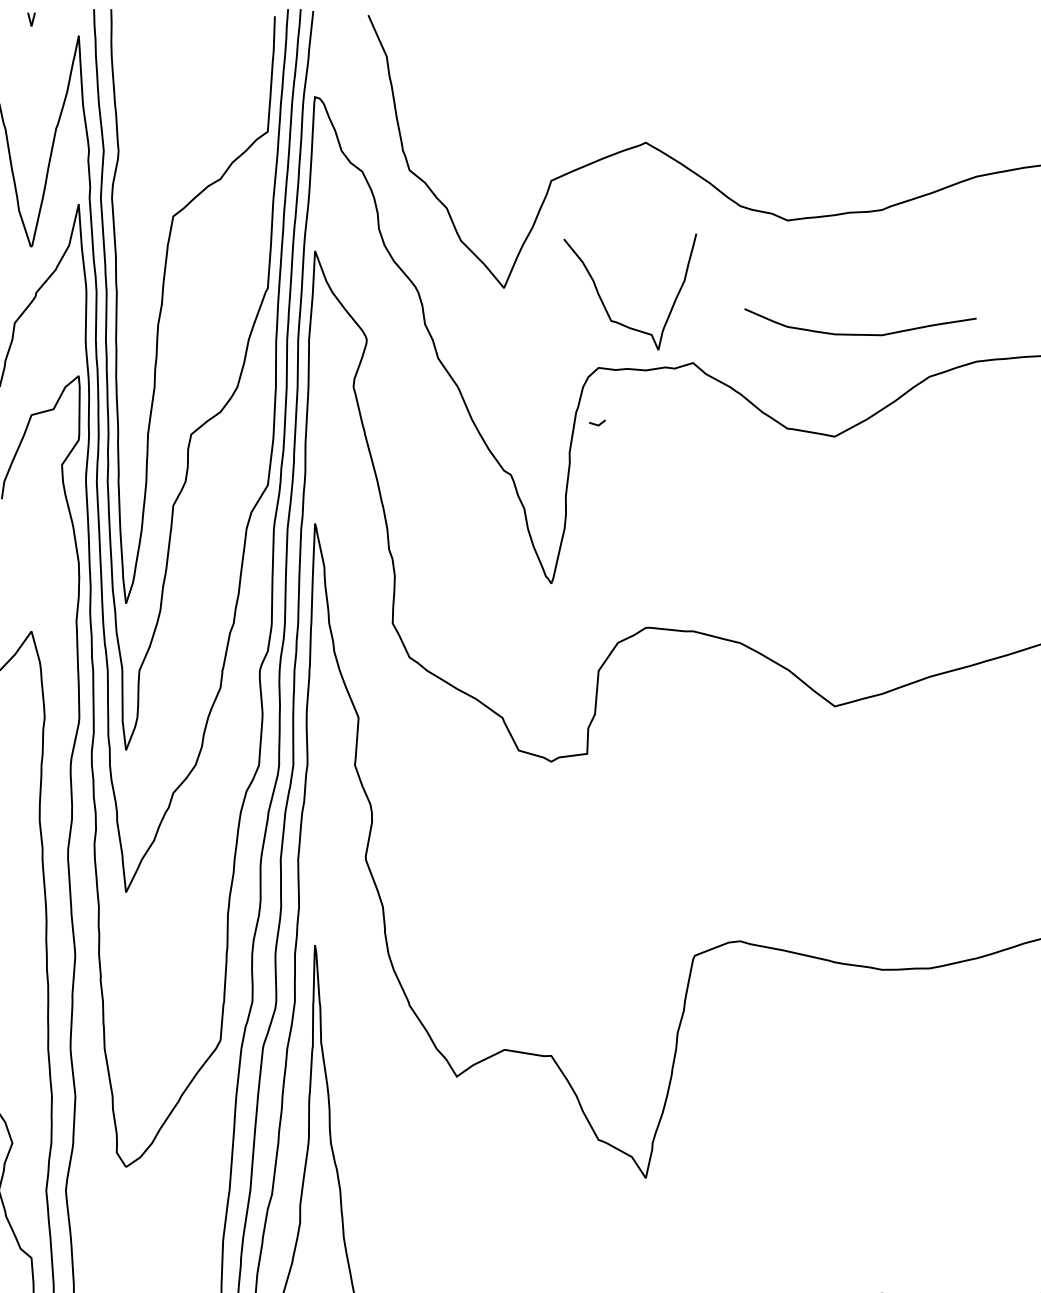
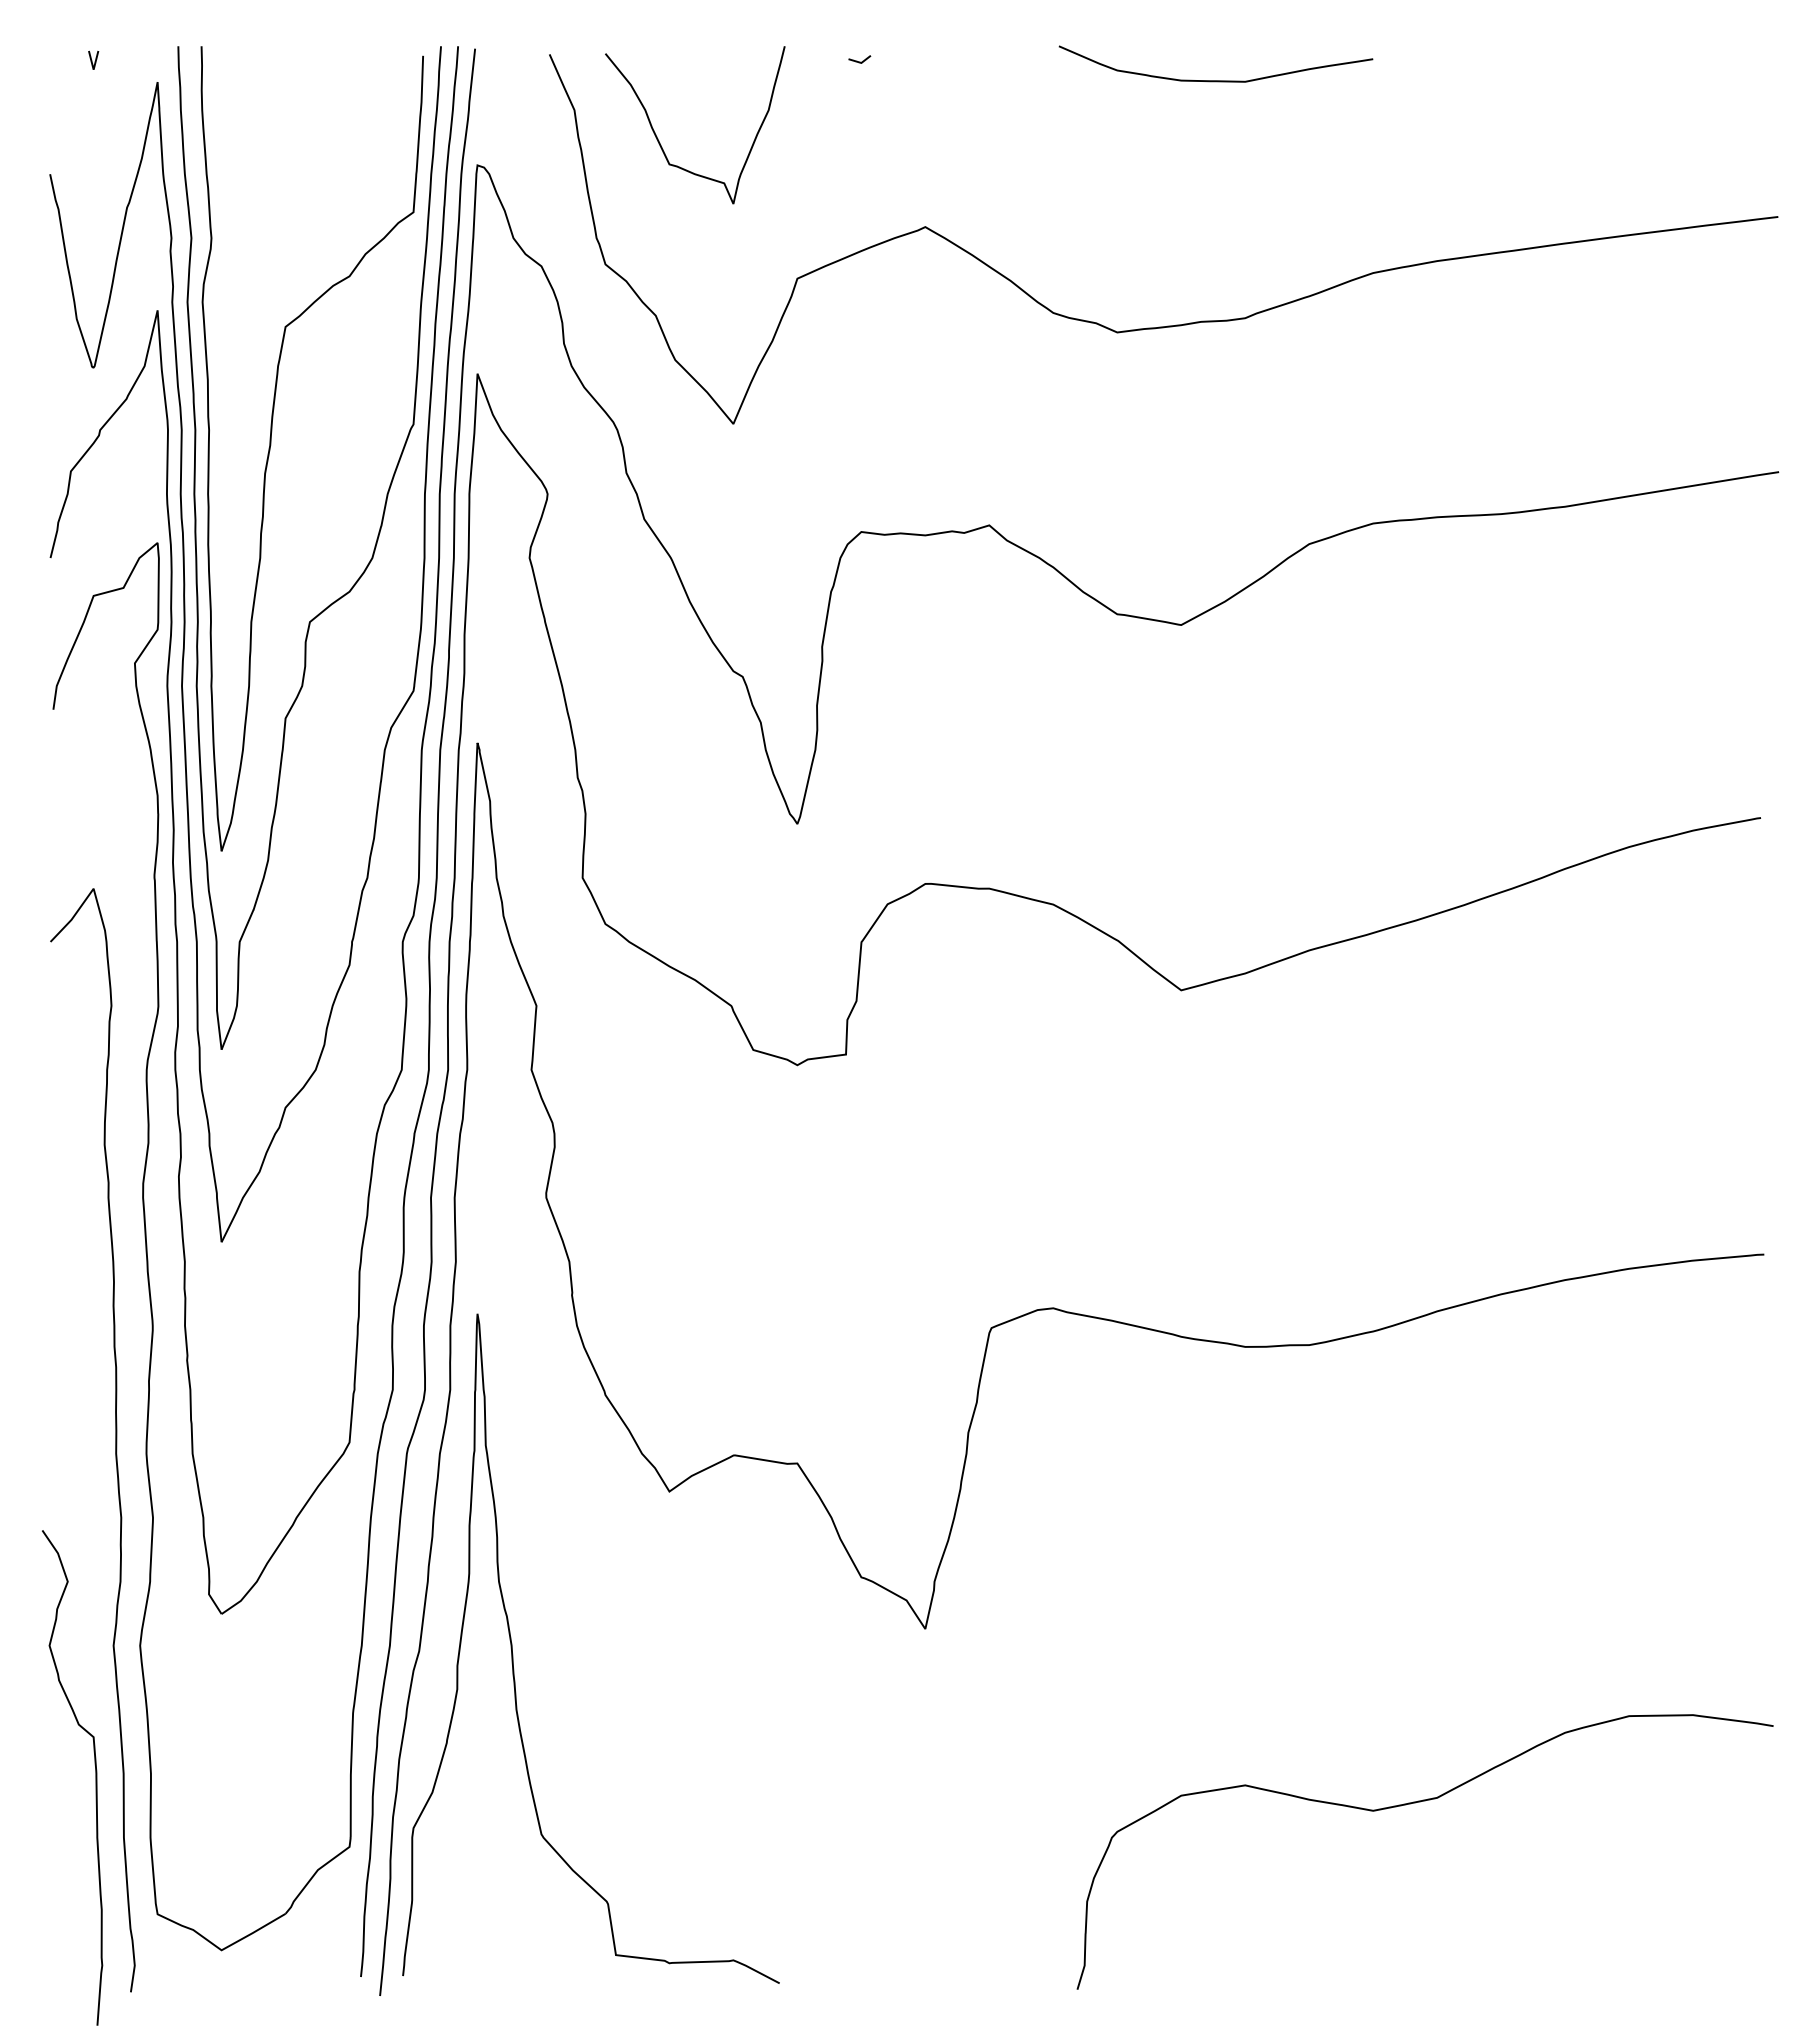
curve: (603, 303) -> (659, 140), moved
curve: (860, 334) -> (1215, 80), moved
line: (597, 424) -> (859, 61), moved

